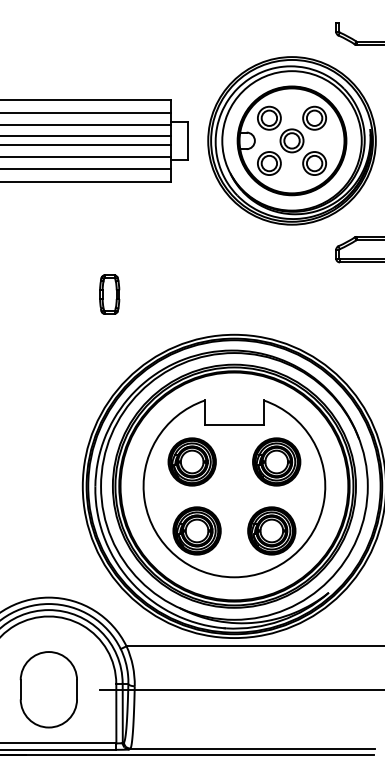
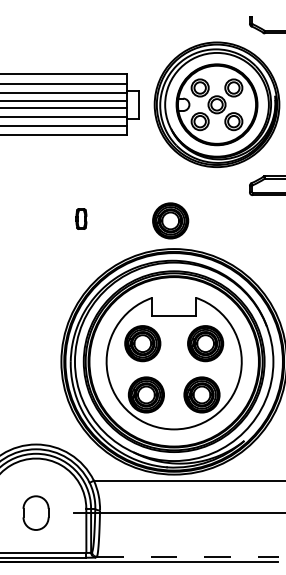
part: (109, 294) -> (81, 219), size x0.7
part: (229, 296) -> (170, 220), added
part: (48, 689) -> (35, 512), size x0.6
line: (253, 748) -> (188, 556), solid -> dashed

